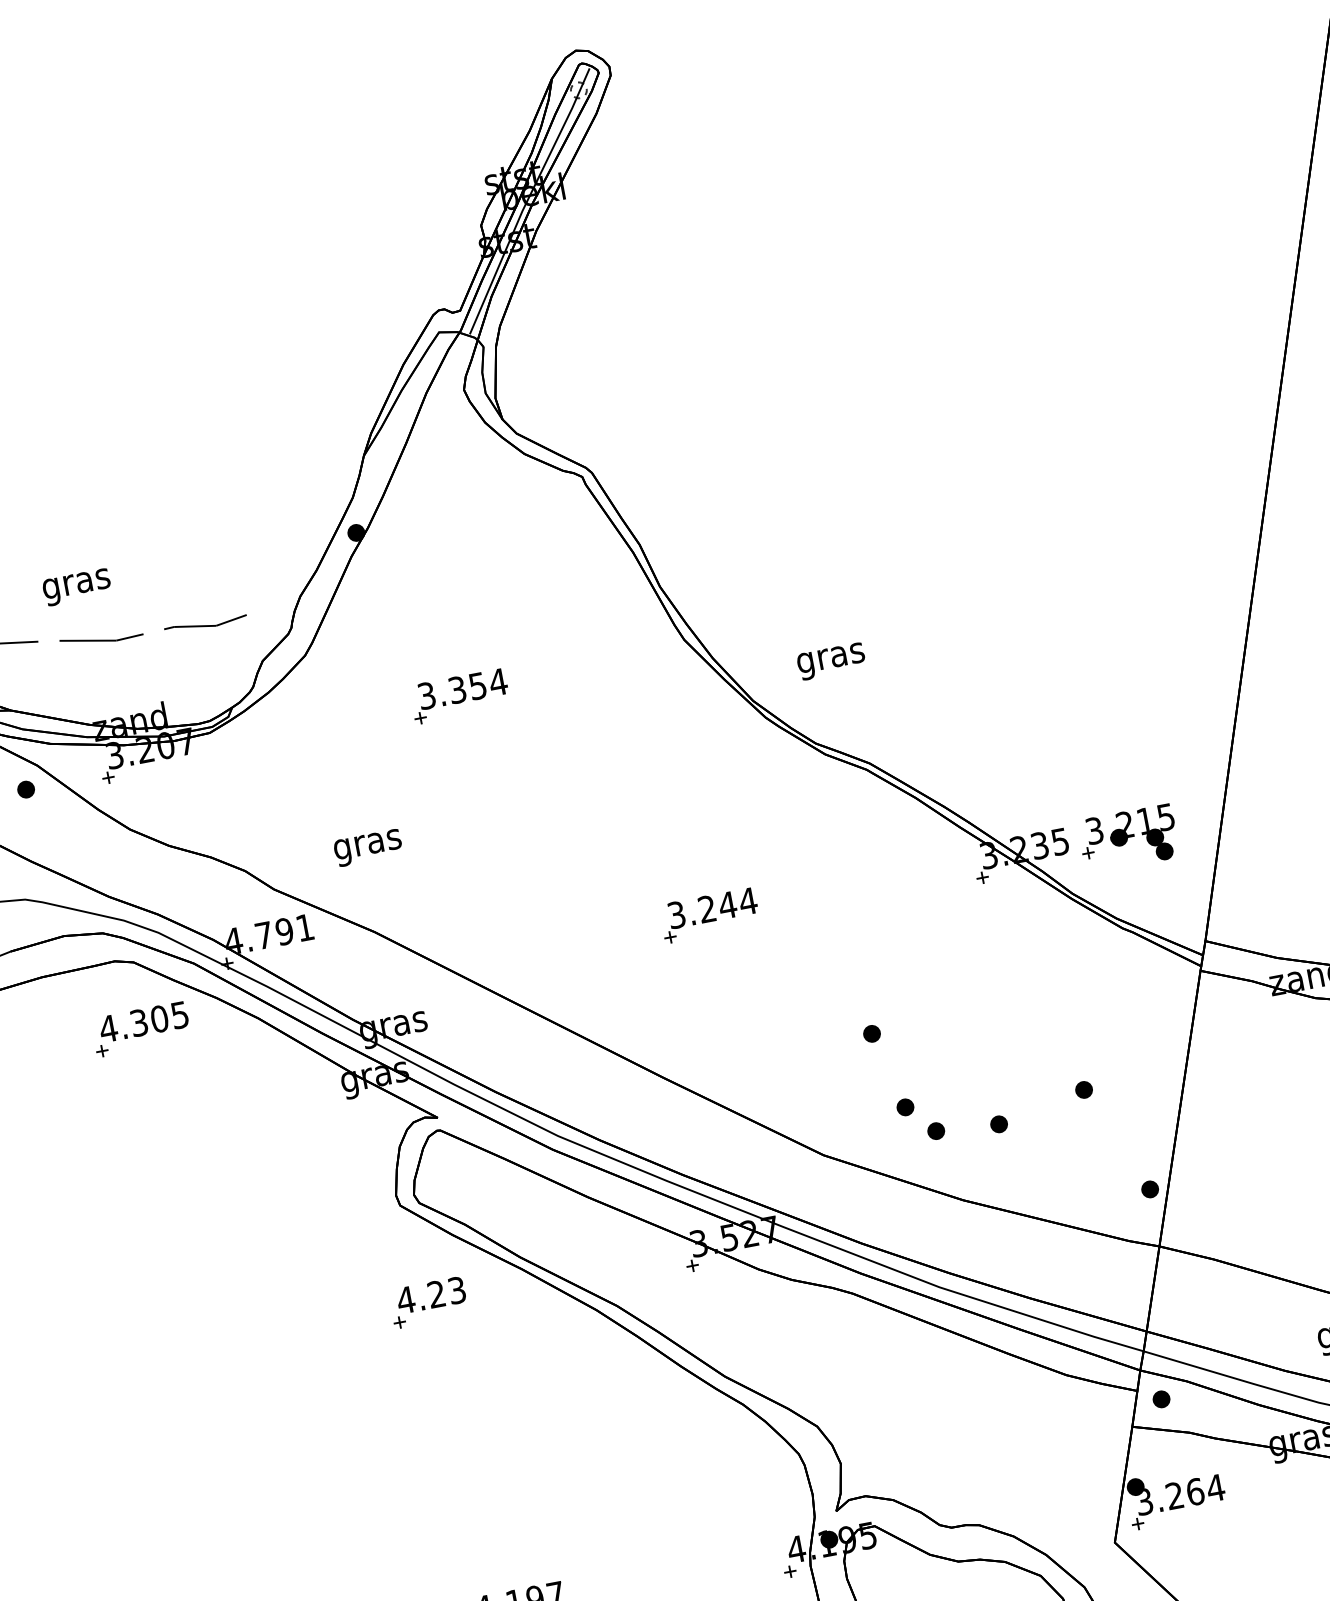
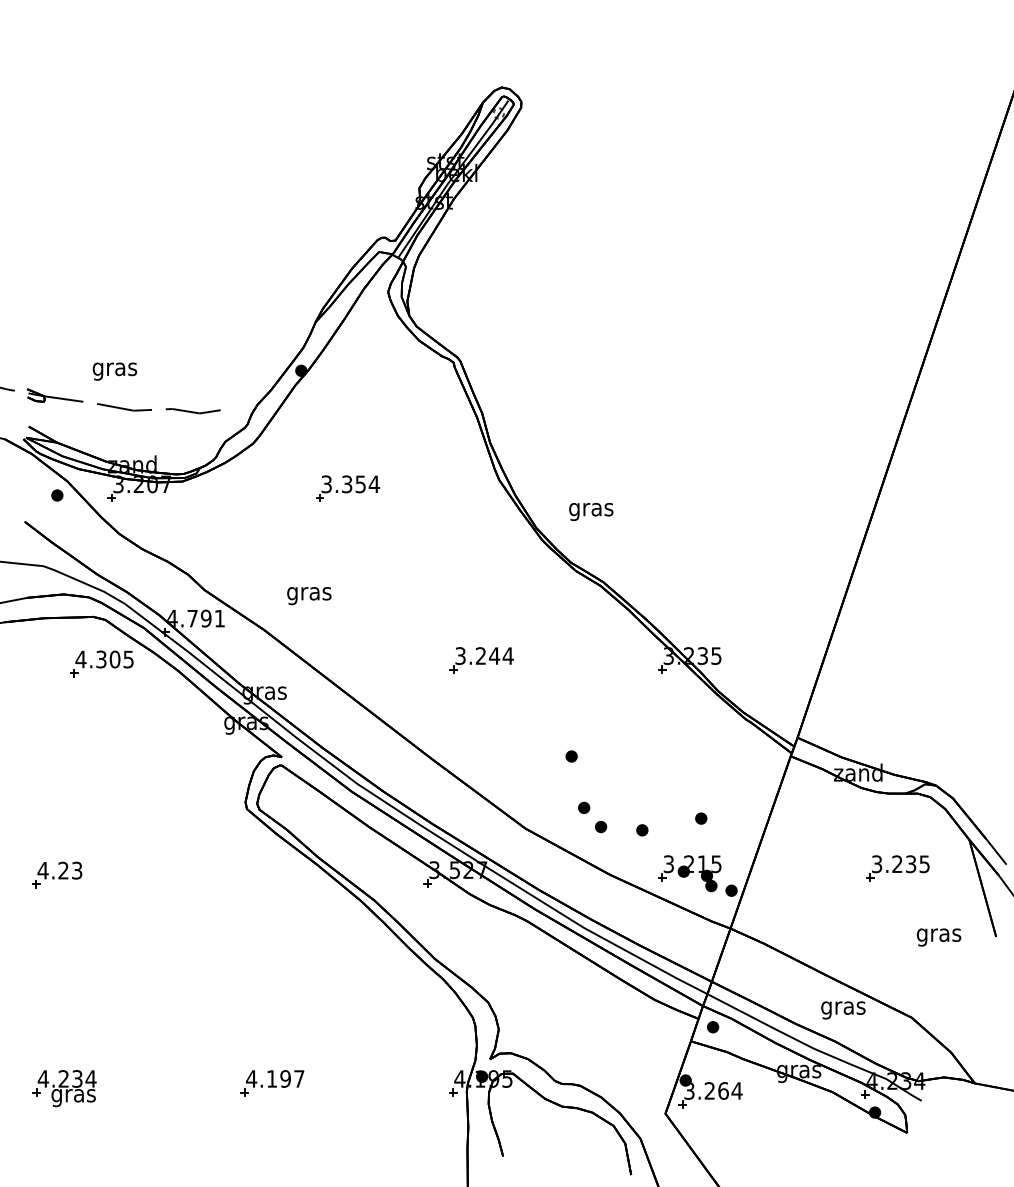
part: (1128, 838) -> (689, 873), moved
text: (368, 848) -> (309, 596), moved
part: (428, 1301) -> (57, 874), moved

